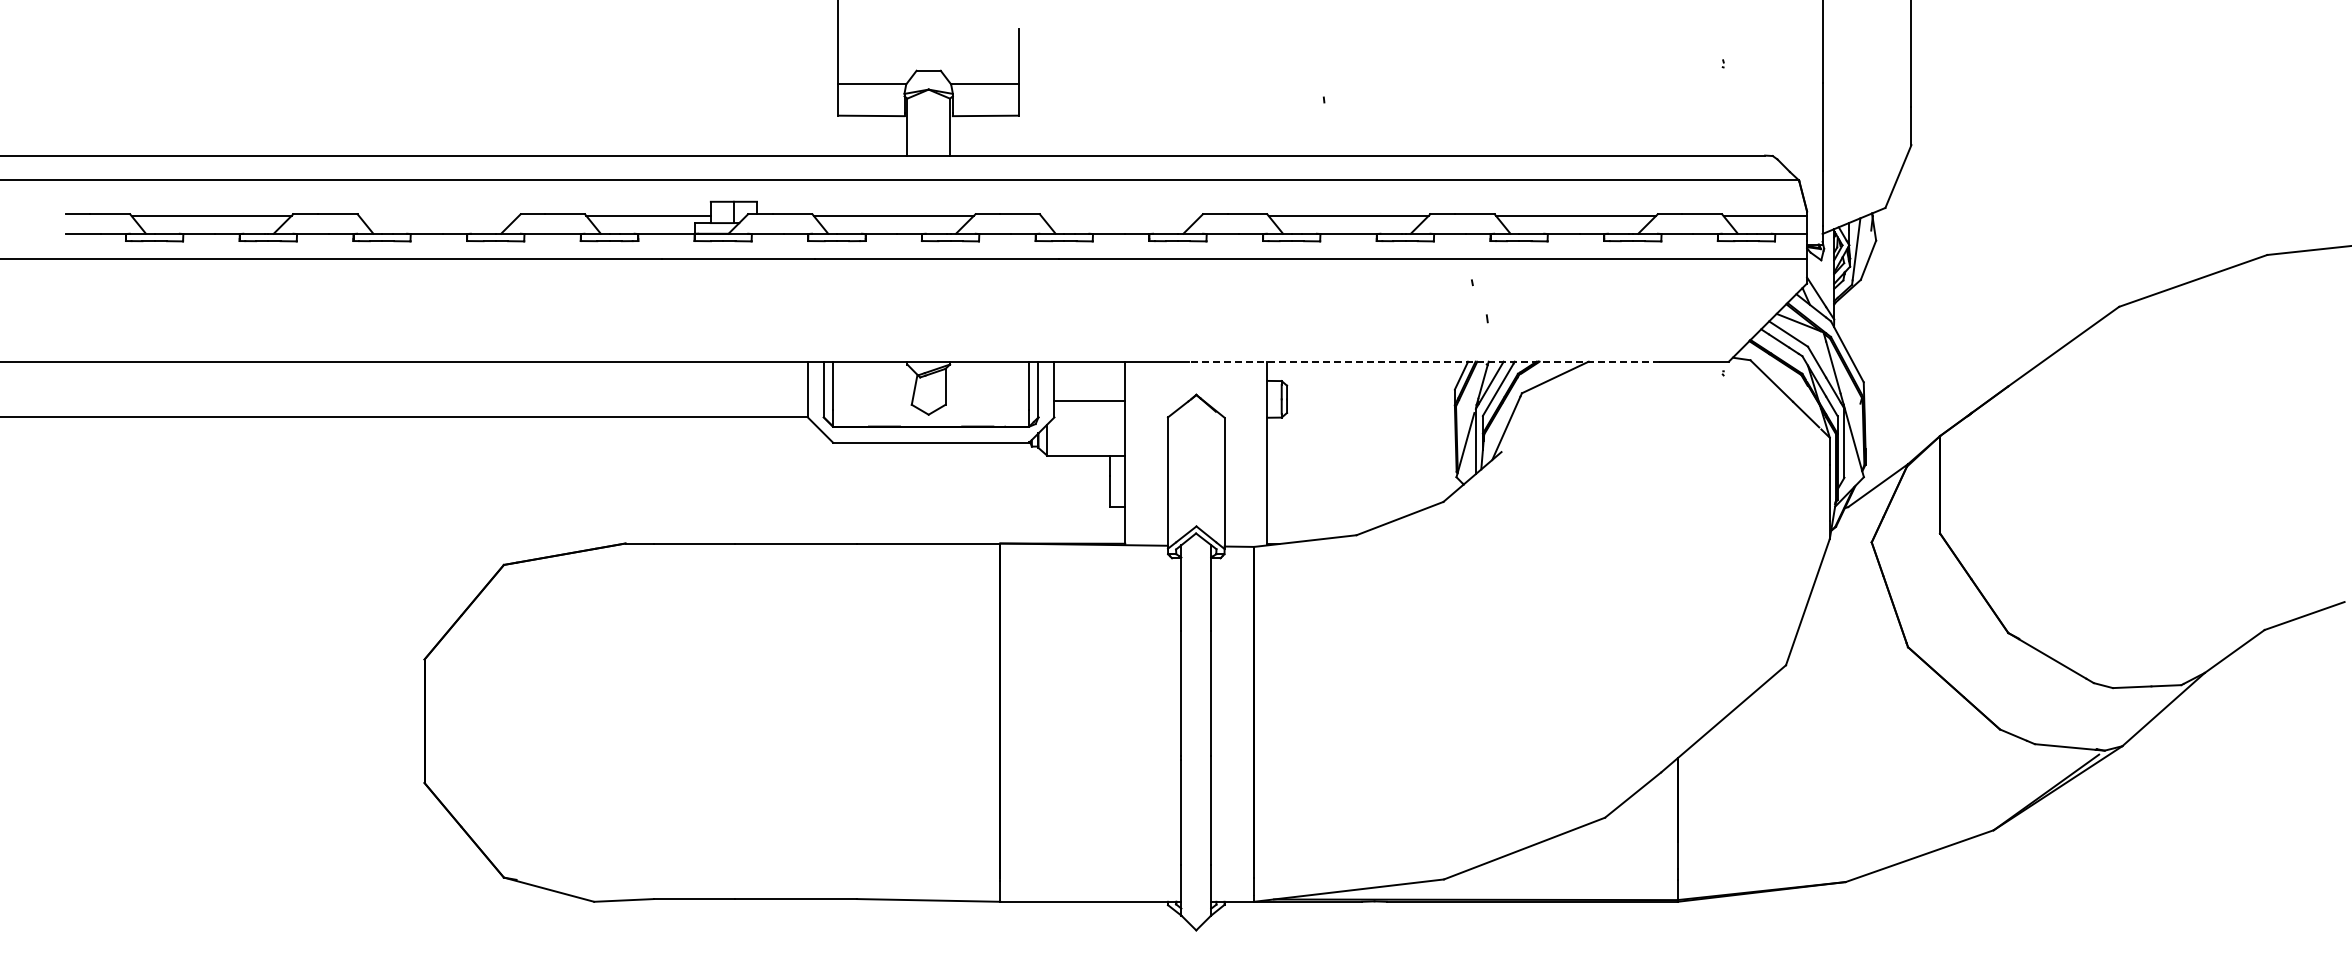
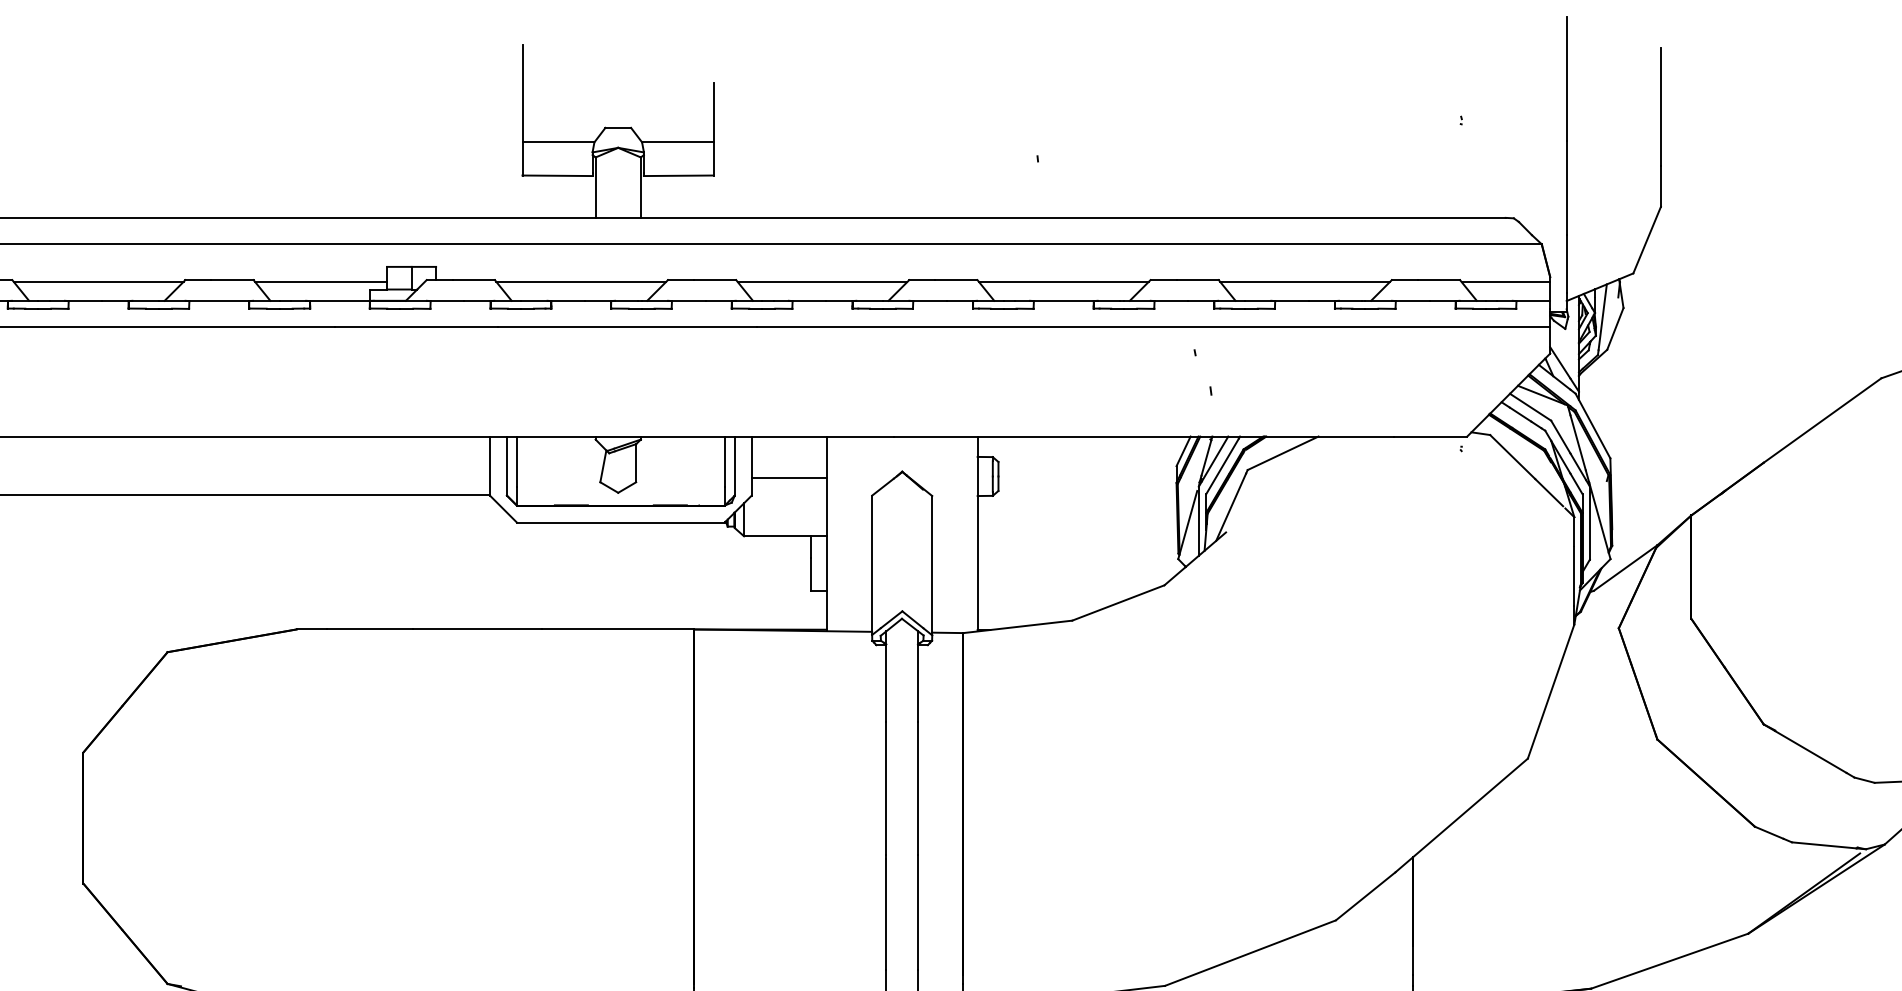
line: (438, 216) -> (98, 282), added
line: (1121, 216) -> (822, 282), added
line: (1424, 361) -> (1144, 436), dashed -> solid

